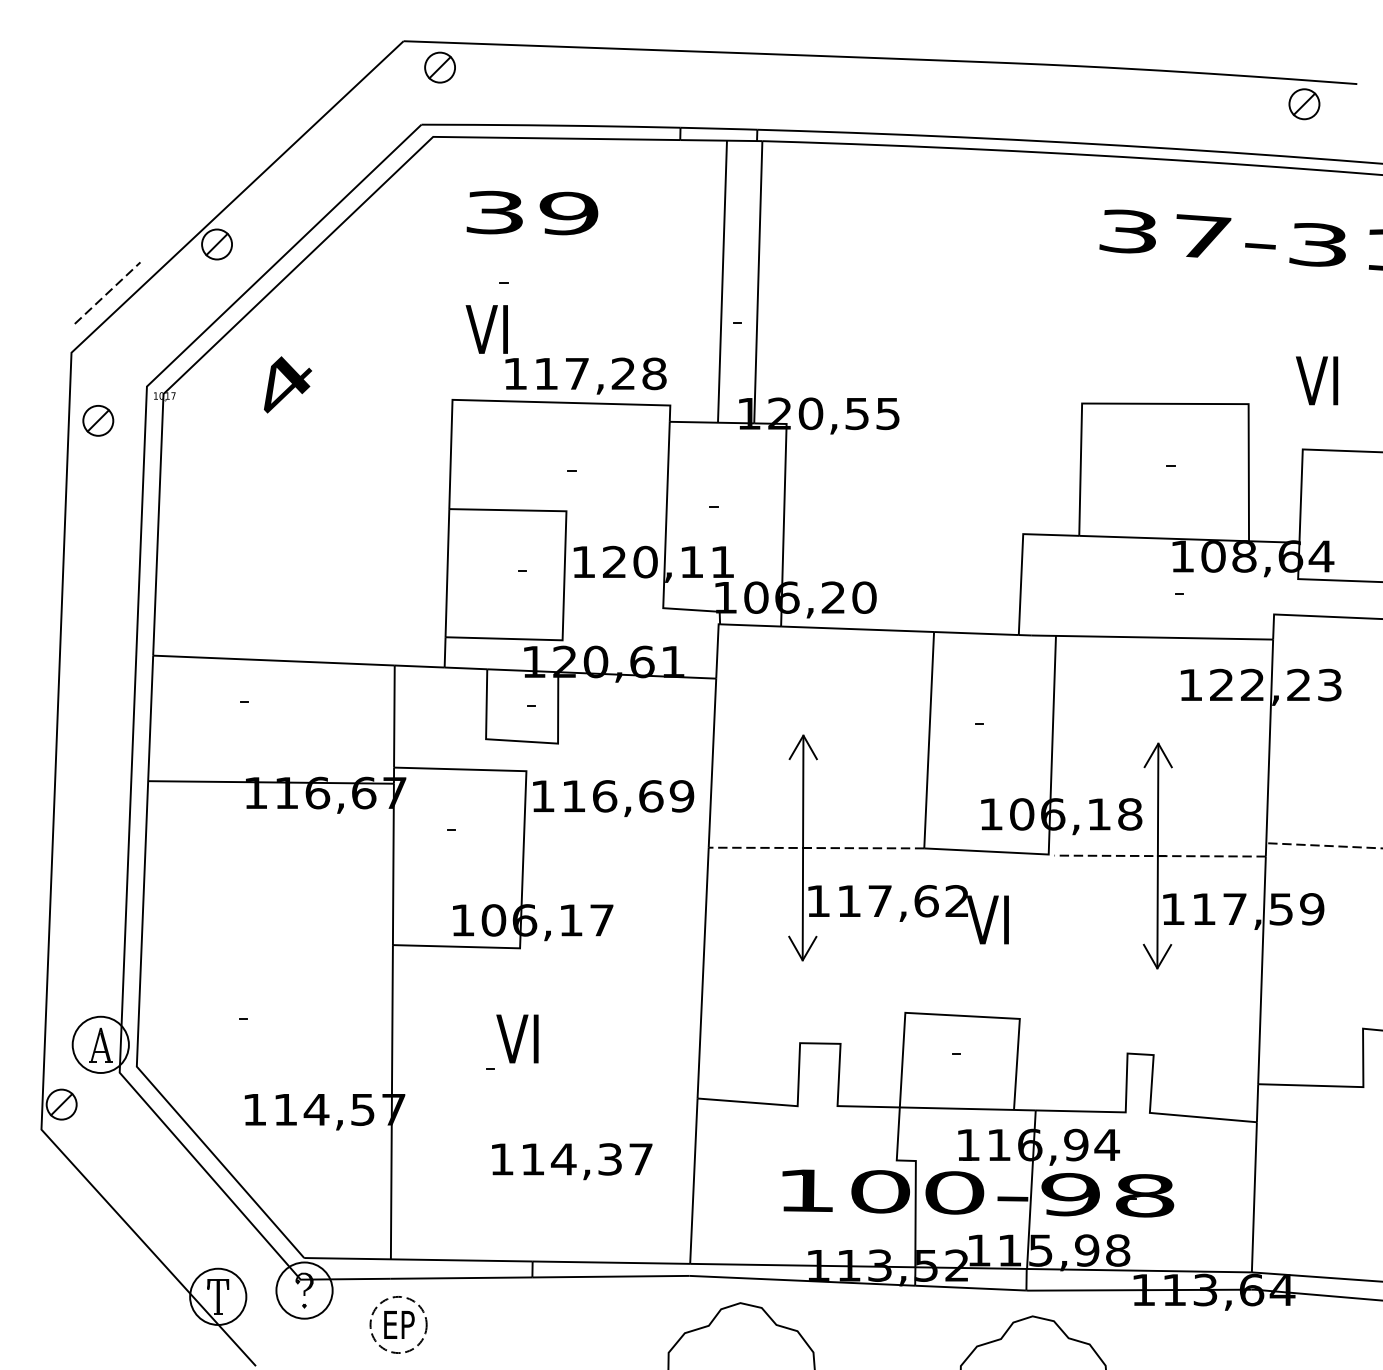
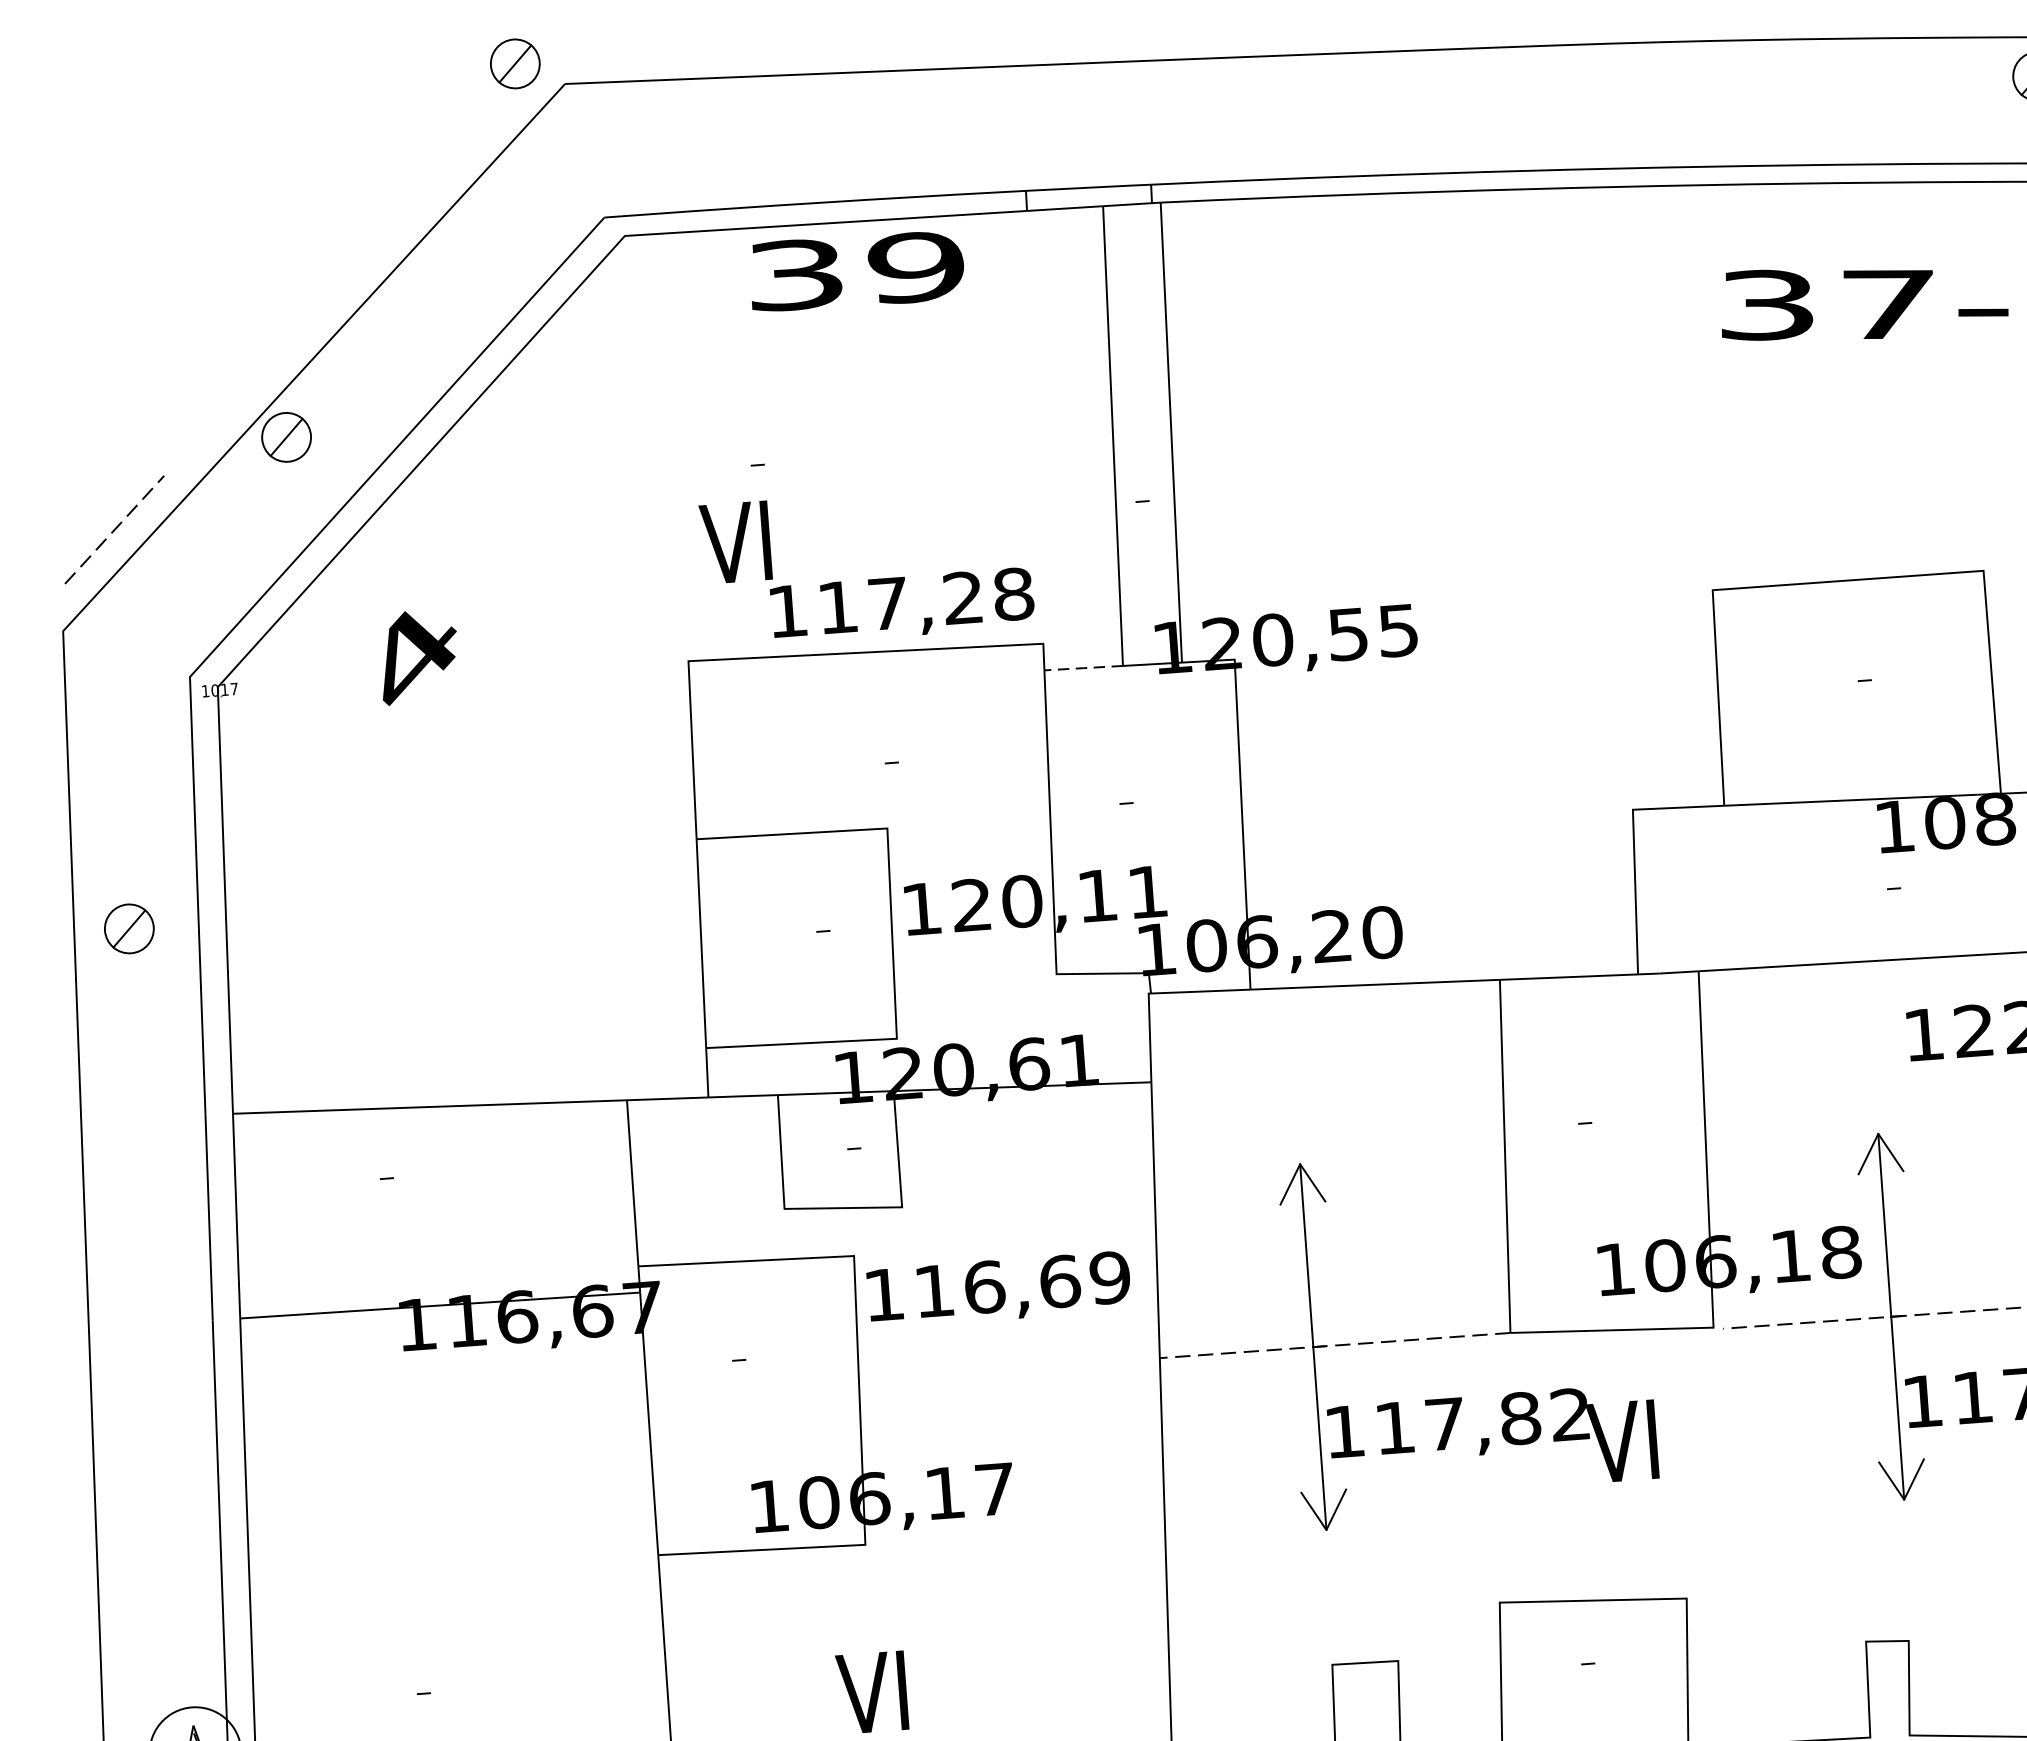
part: (439, 67) -> (514, 63), moved
text: (532, 212) -> (856, 270), moved
part: (98, 420) -> (129, 928), moved
line: (693, 422) -> (1083, 668), solid -> dashed
text: (926, 901) -> (1520, 1418), 117,62 -> 117,82

